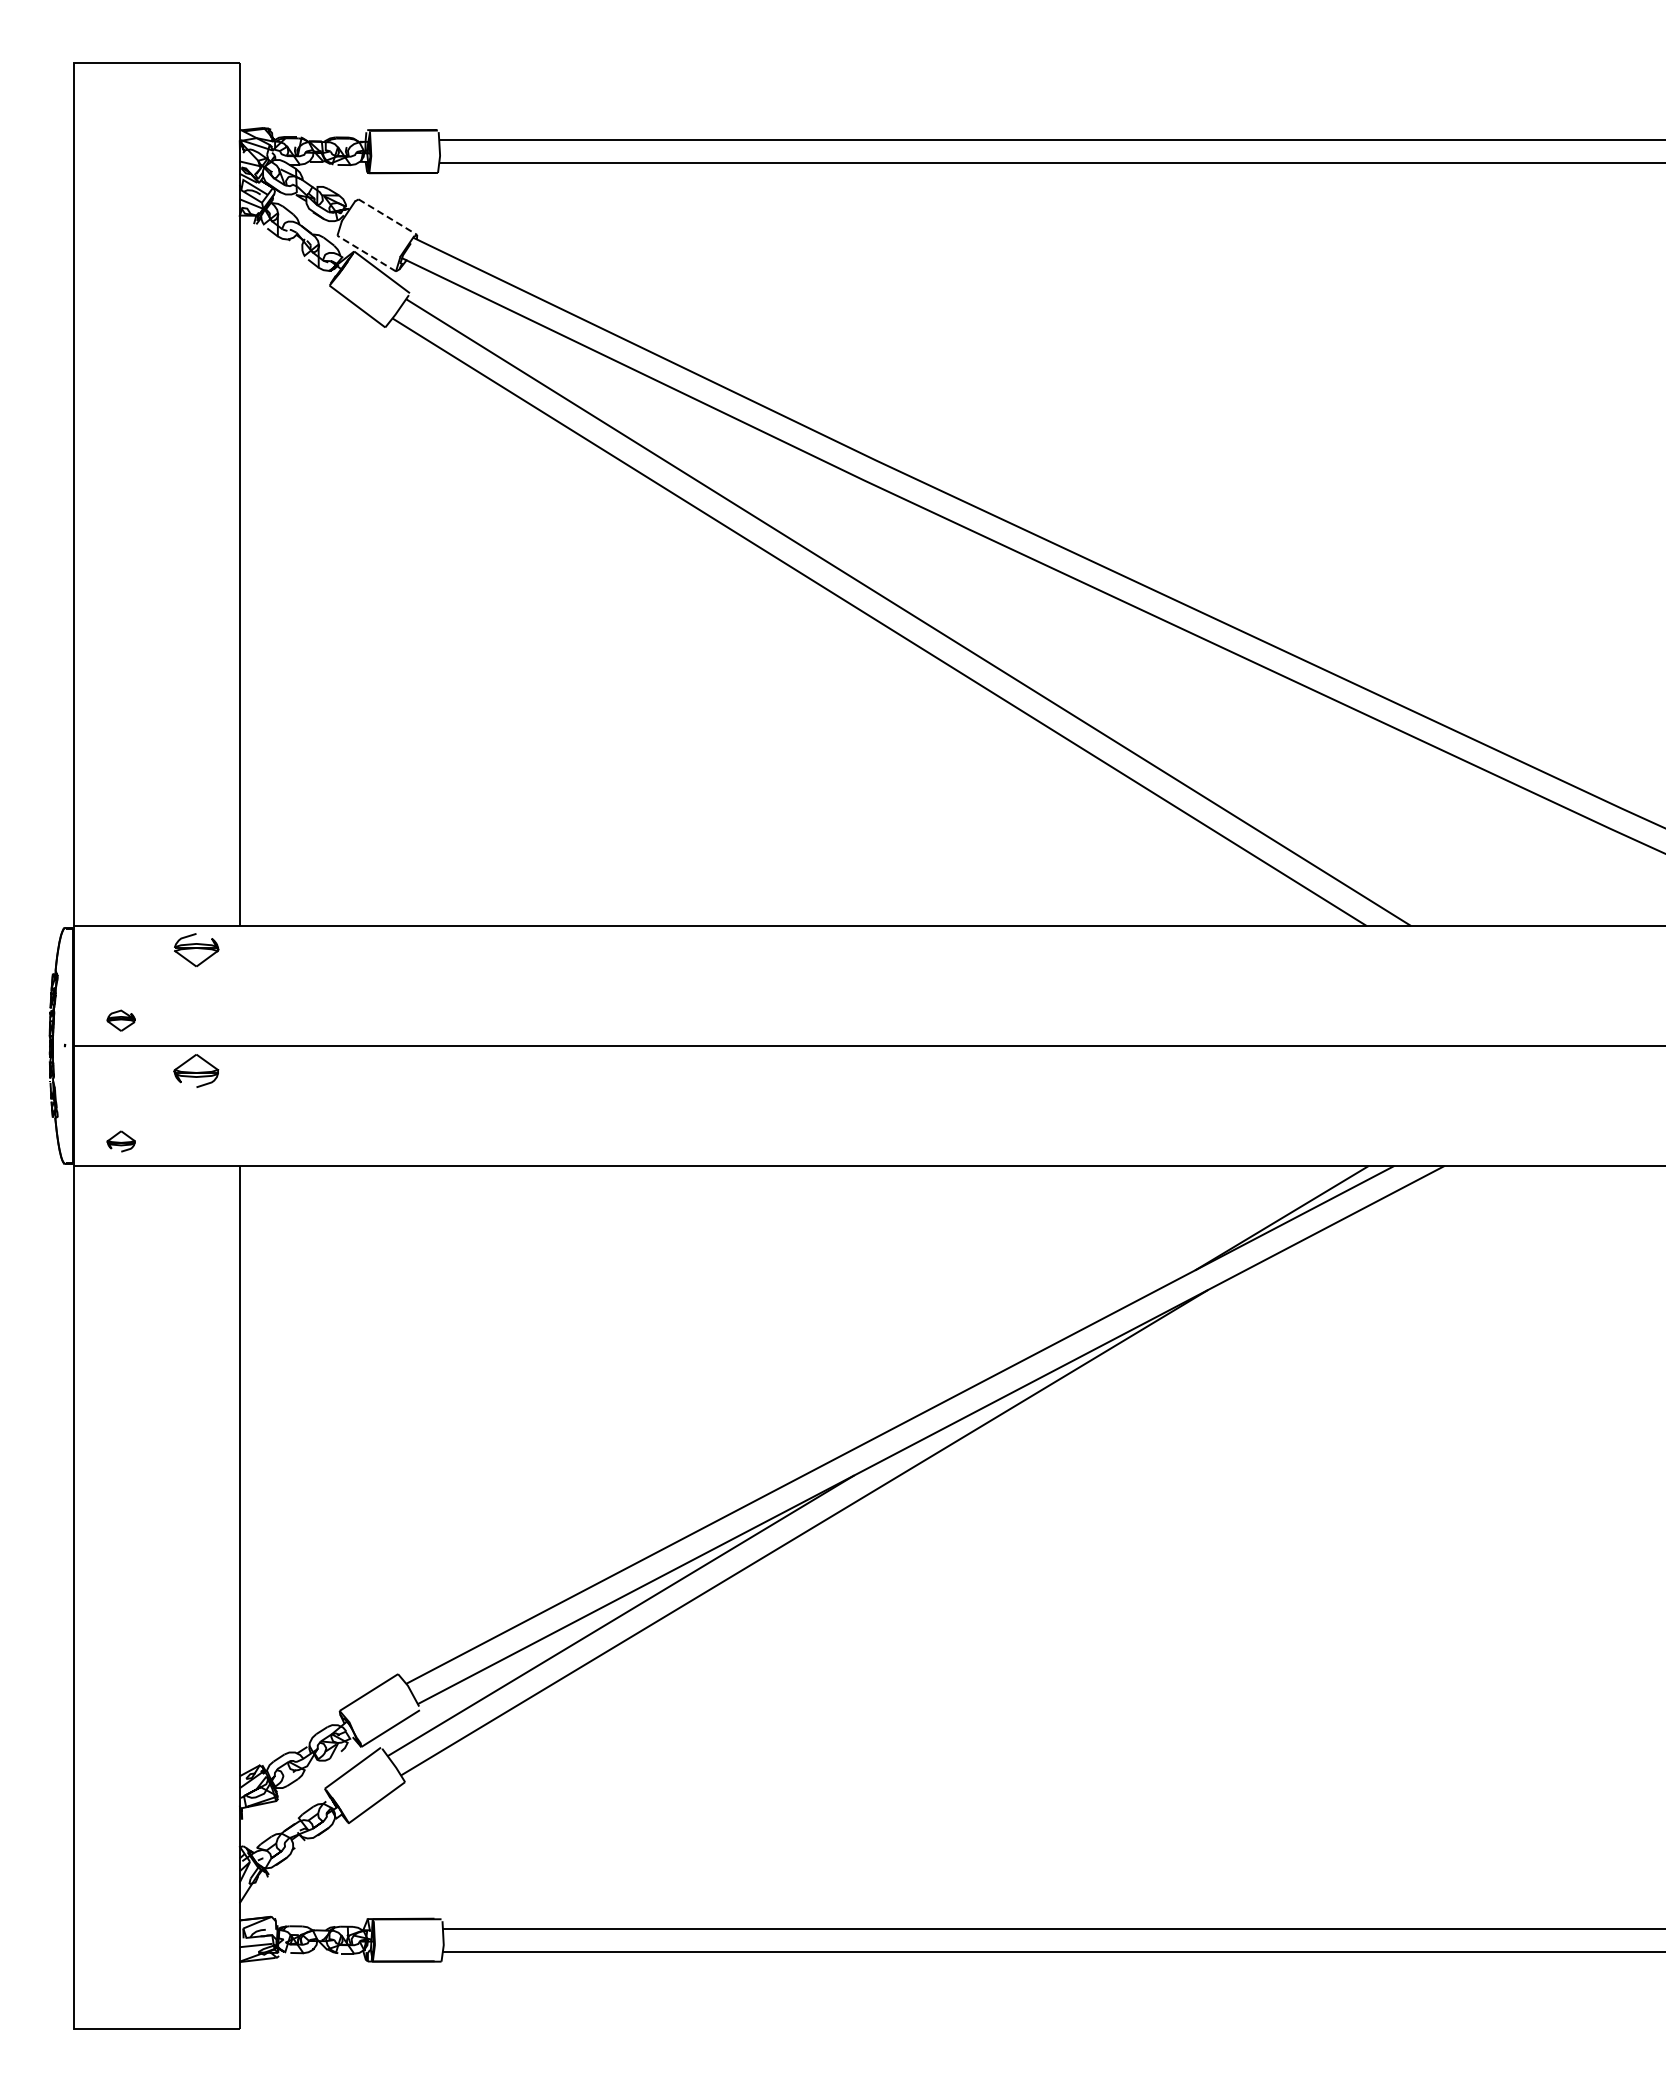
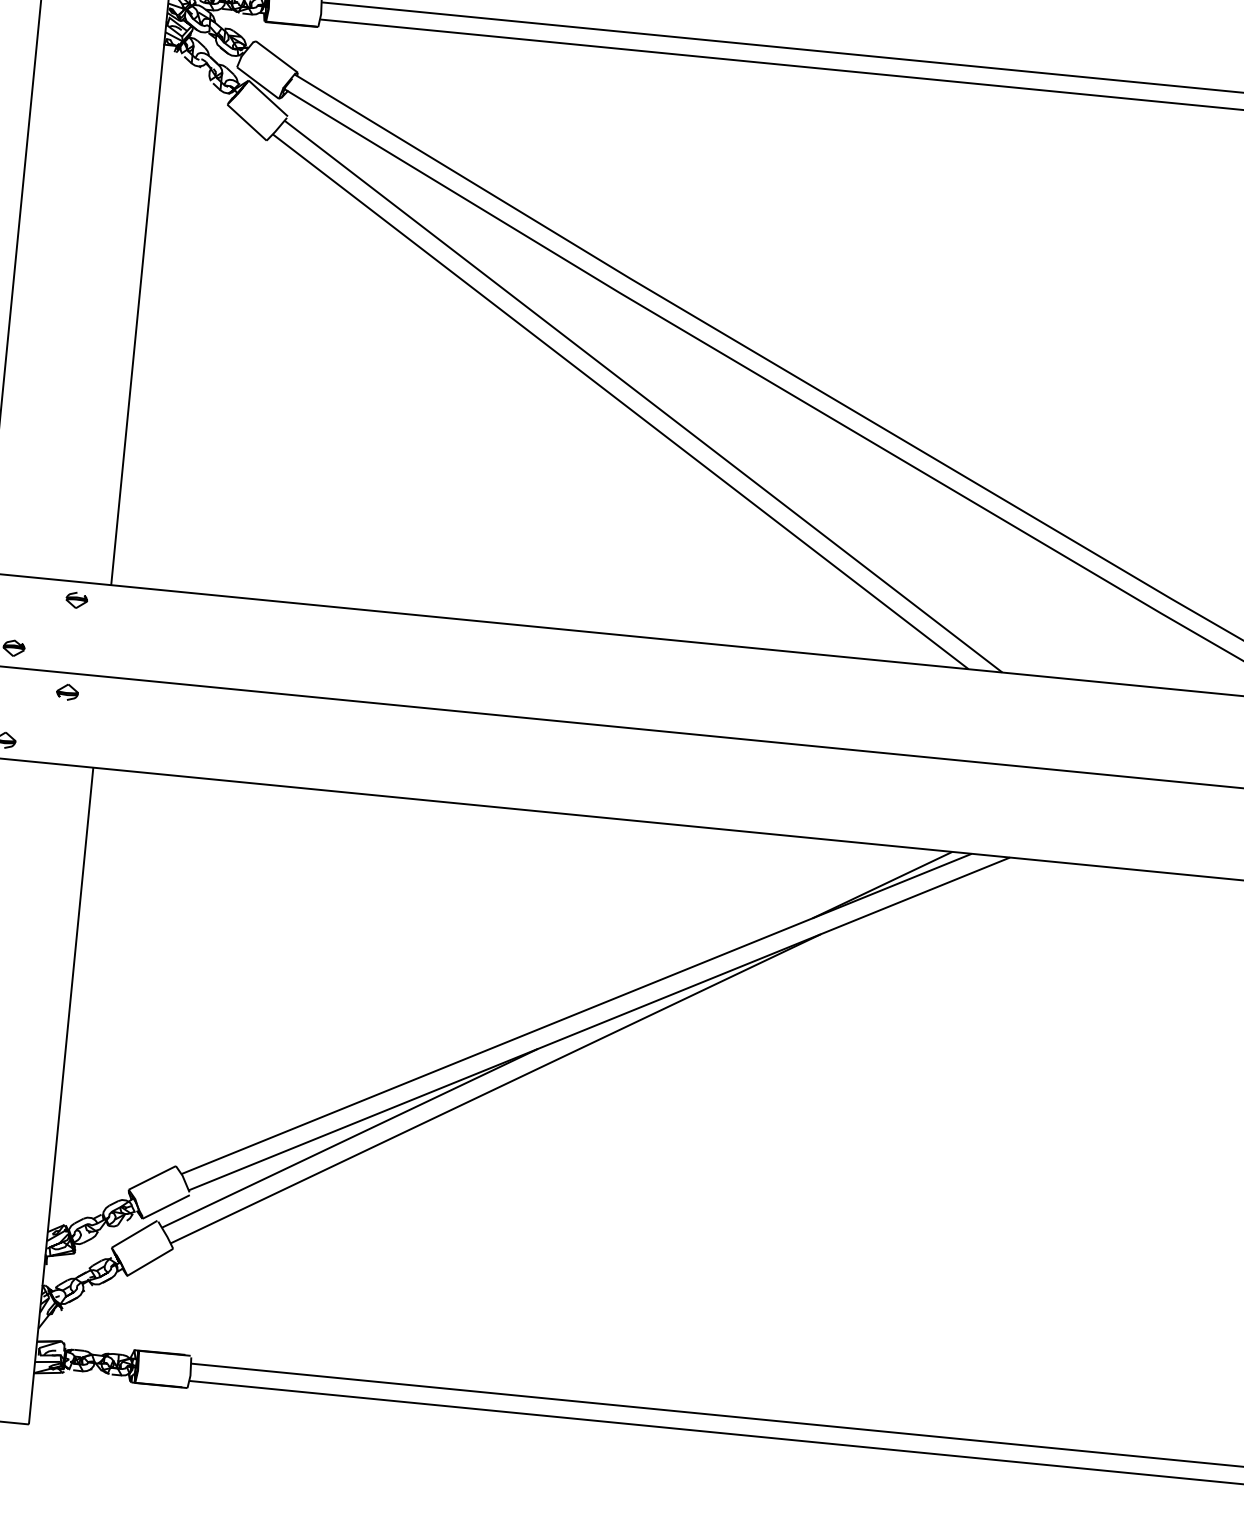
line: (388, 217) -> (277, 57), dashed -> solid
line: (366, 253) -> (257, 83), dashed -> solid
part: (196, 950) -> (76, 600), size x0.62
part: (196, 1070) -> (67, 691), size x0.62

